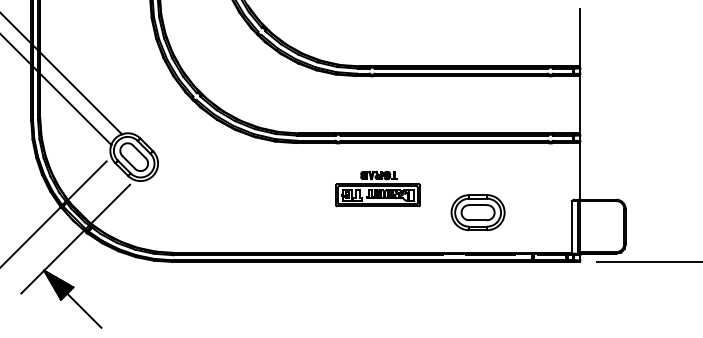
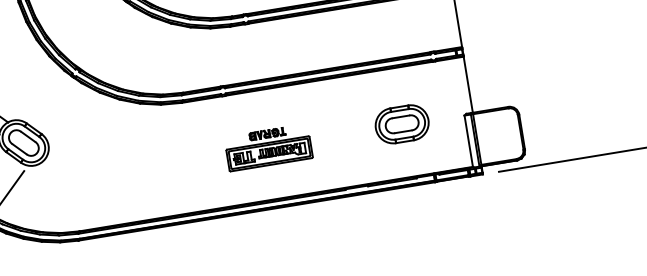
part: (377, 188) -> (267, 147), moved
part: (477, 212) -> (401, 124), moved

